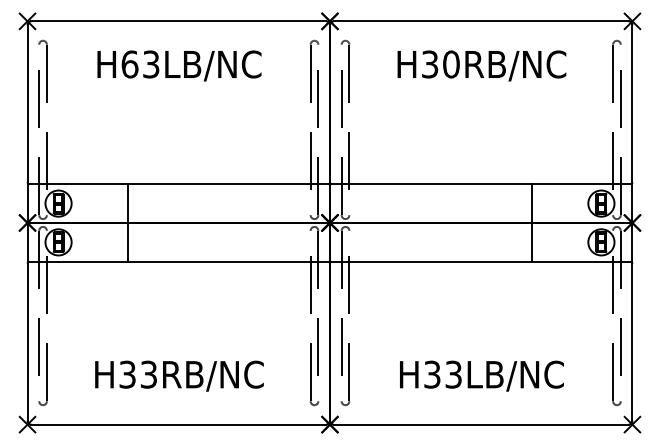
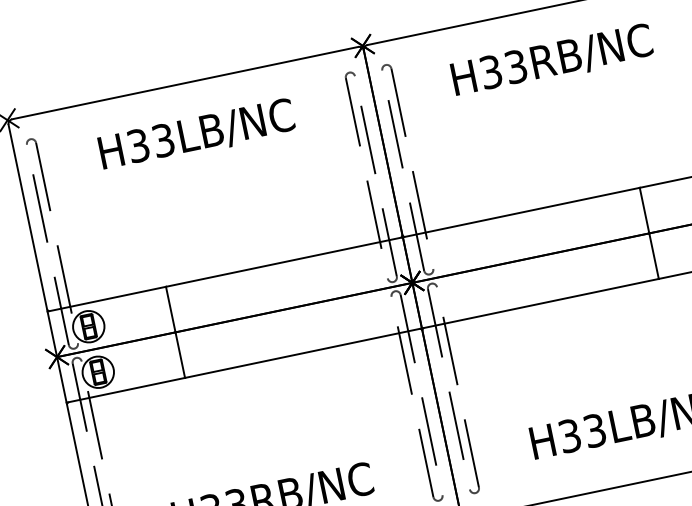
text: (129, 64) -> (137, 145), H63LB/NC -> H33LB/NC
text: (451, 64) -> (516, 66), H30RB/NC -> H33RB/NC

